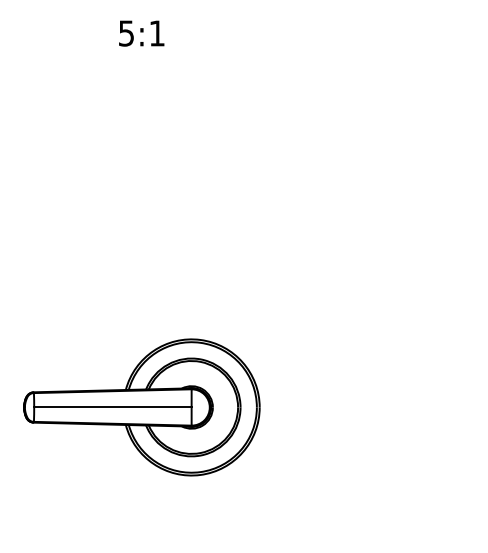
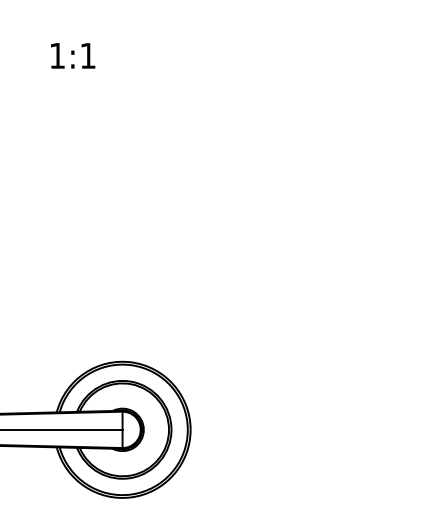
text: (126, 33) -> (57, 55), 5:1 -> 1:1

